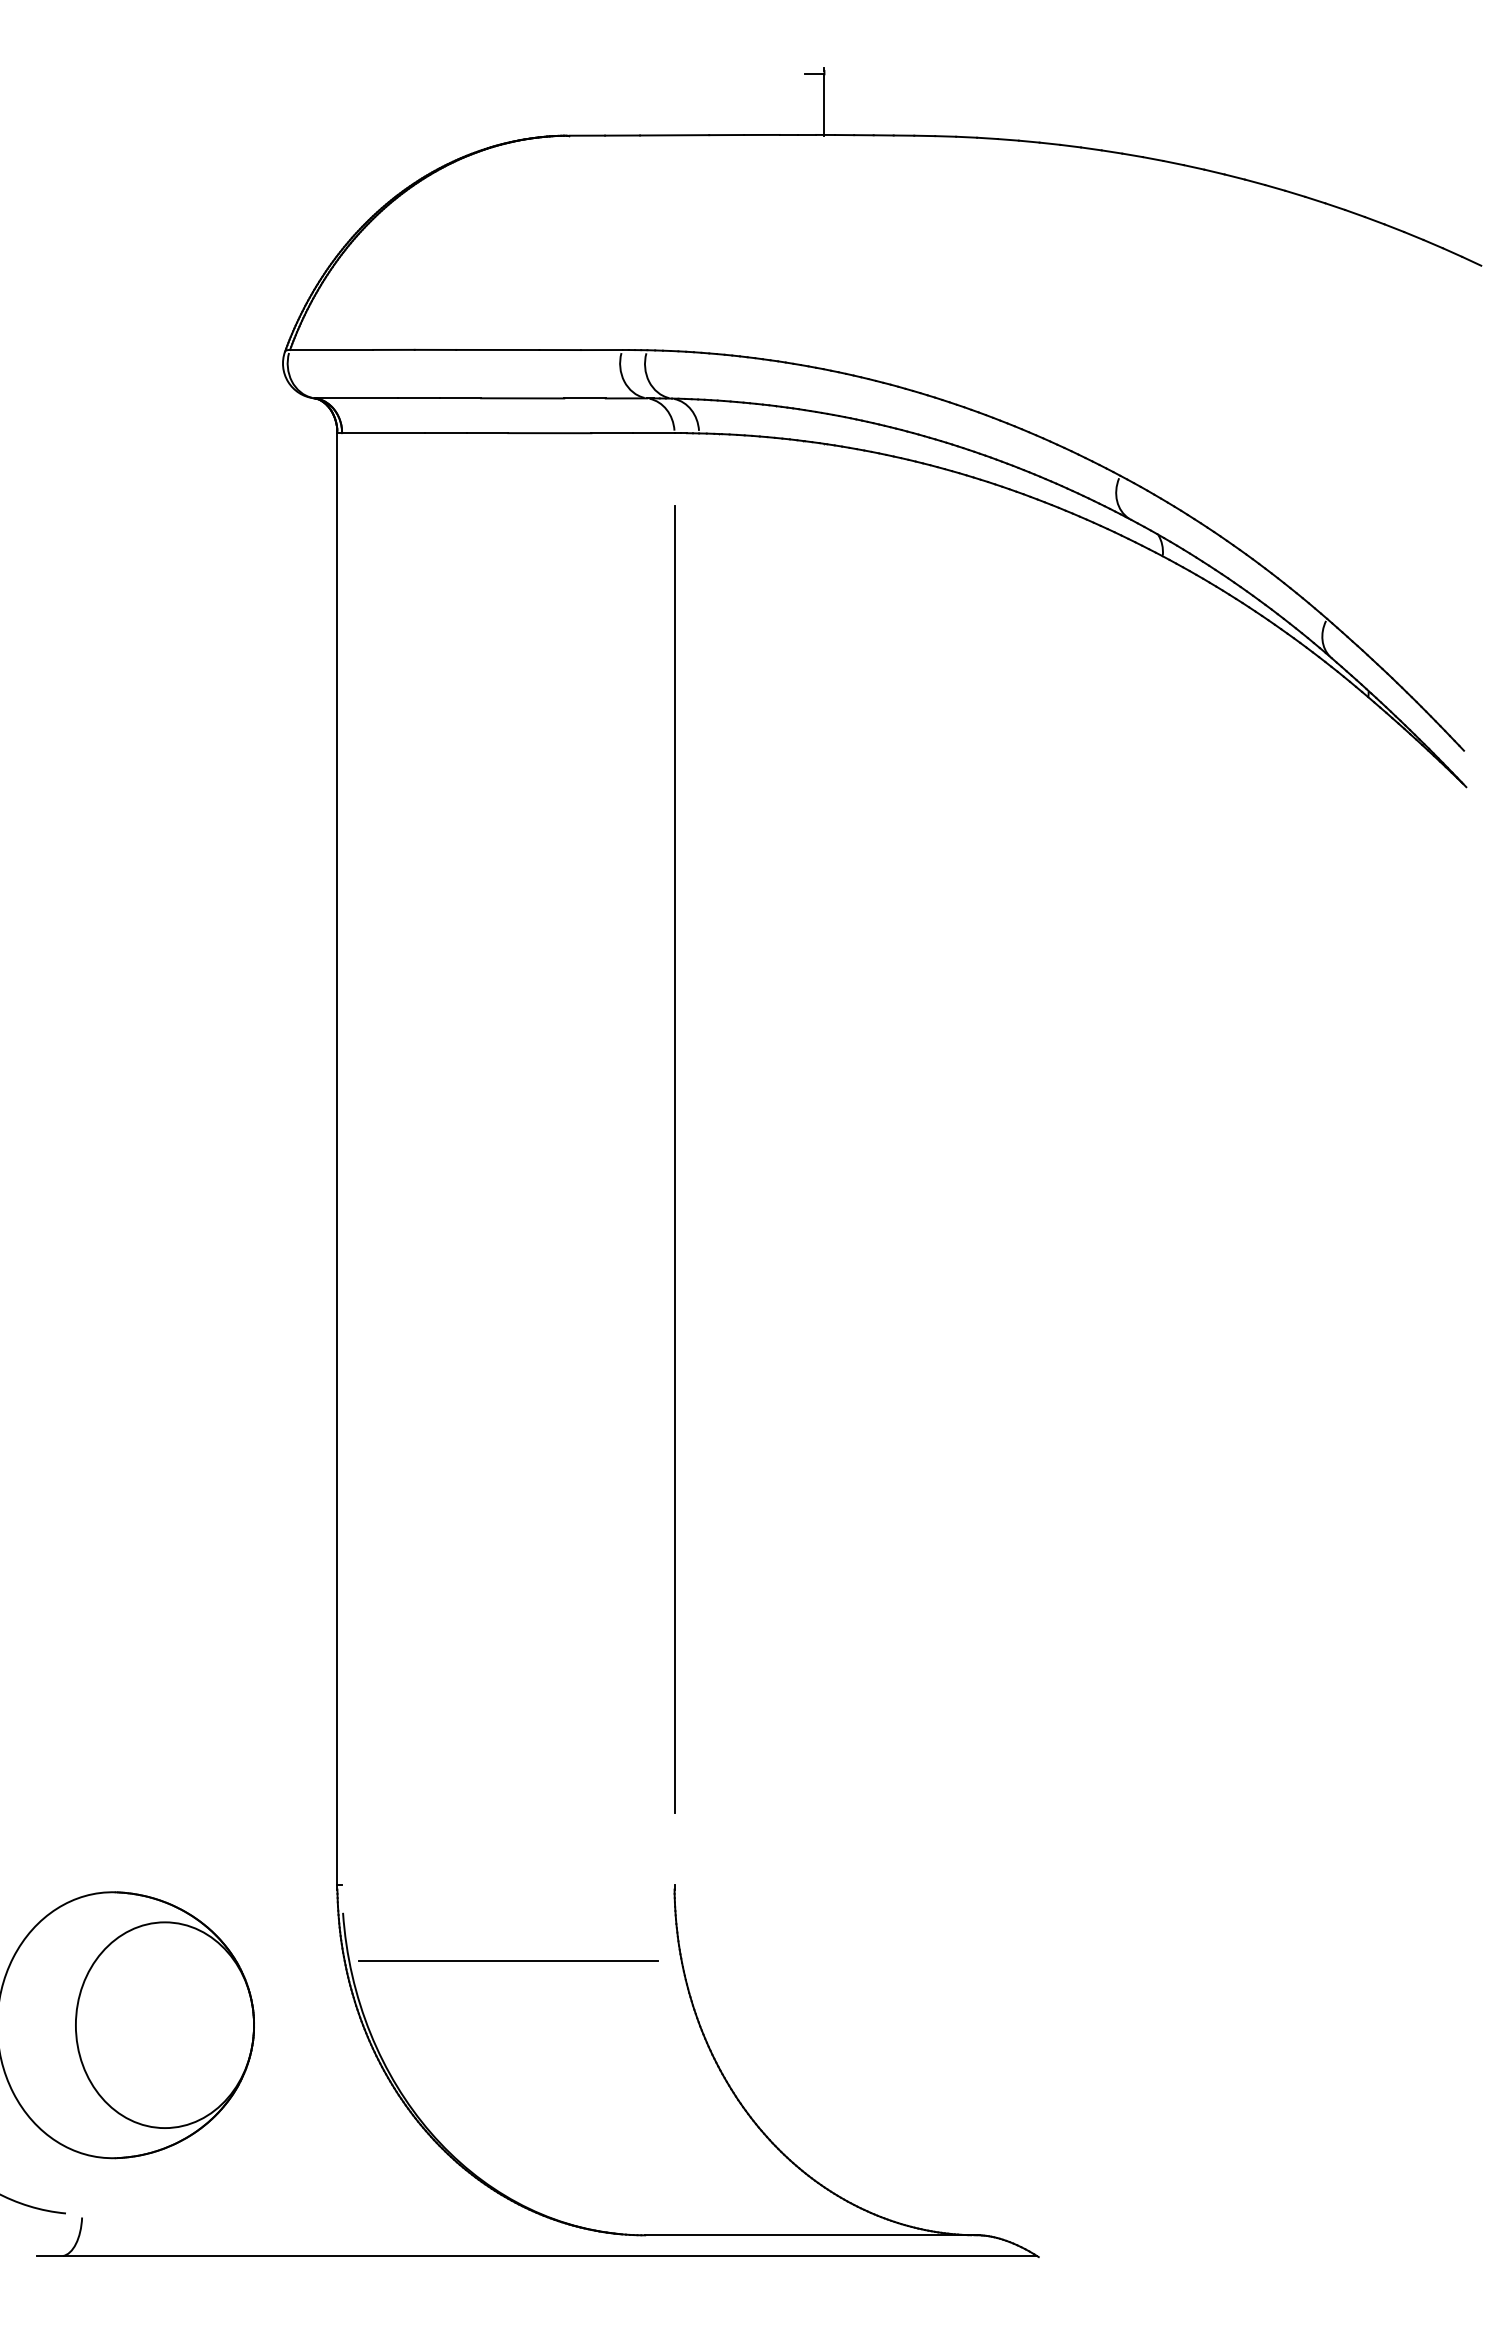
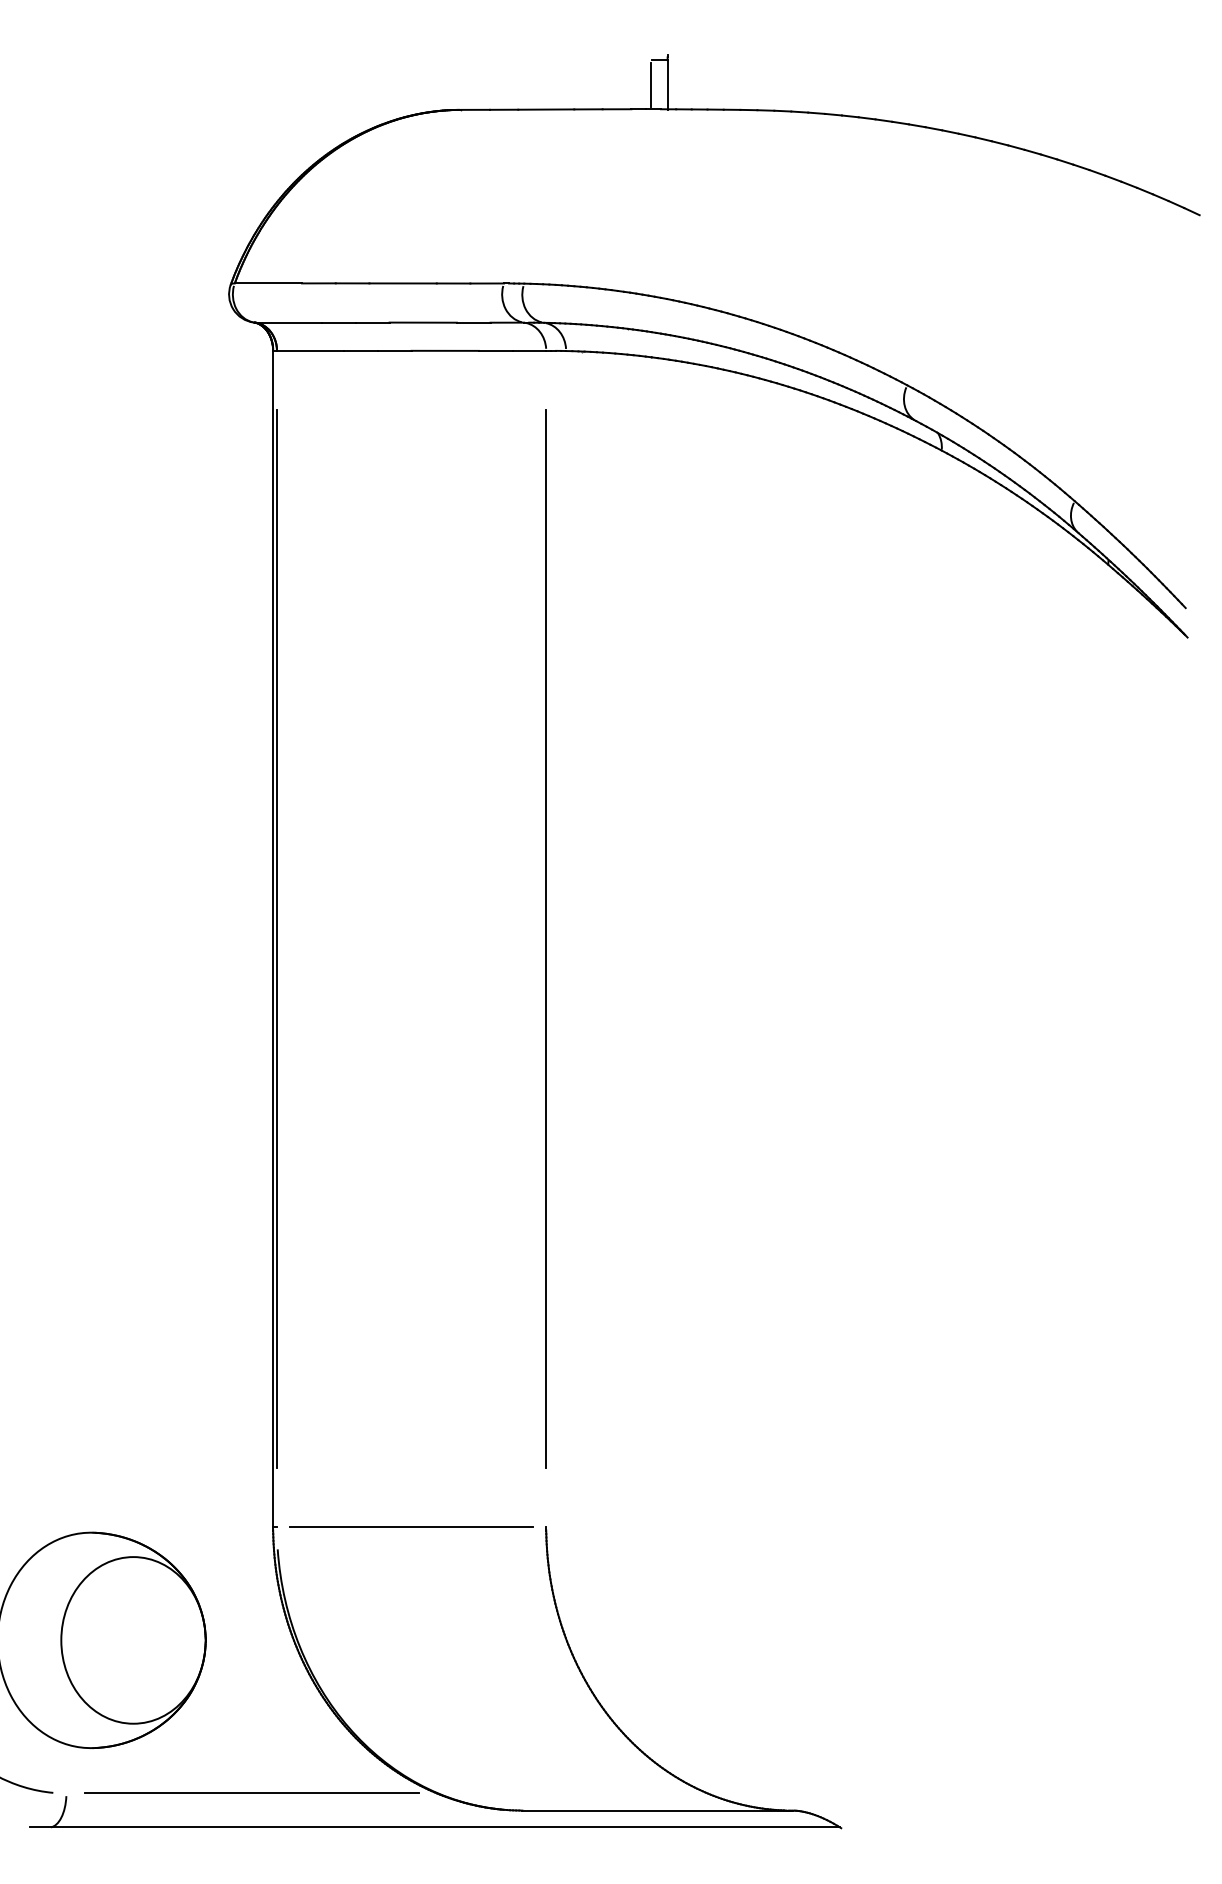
line: (803, 104) -> (650, 84), added
line: (342, 1158) -> (277, 938), added
line: (508, 1960) -> (411, 1526), moved
line: (310, 2213) -> (251, 1792), added

